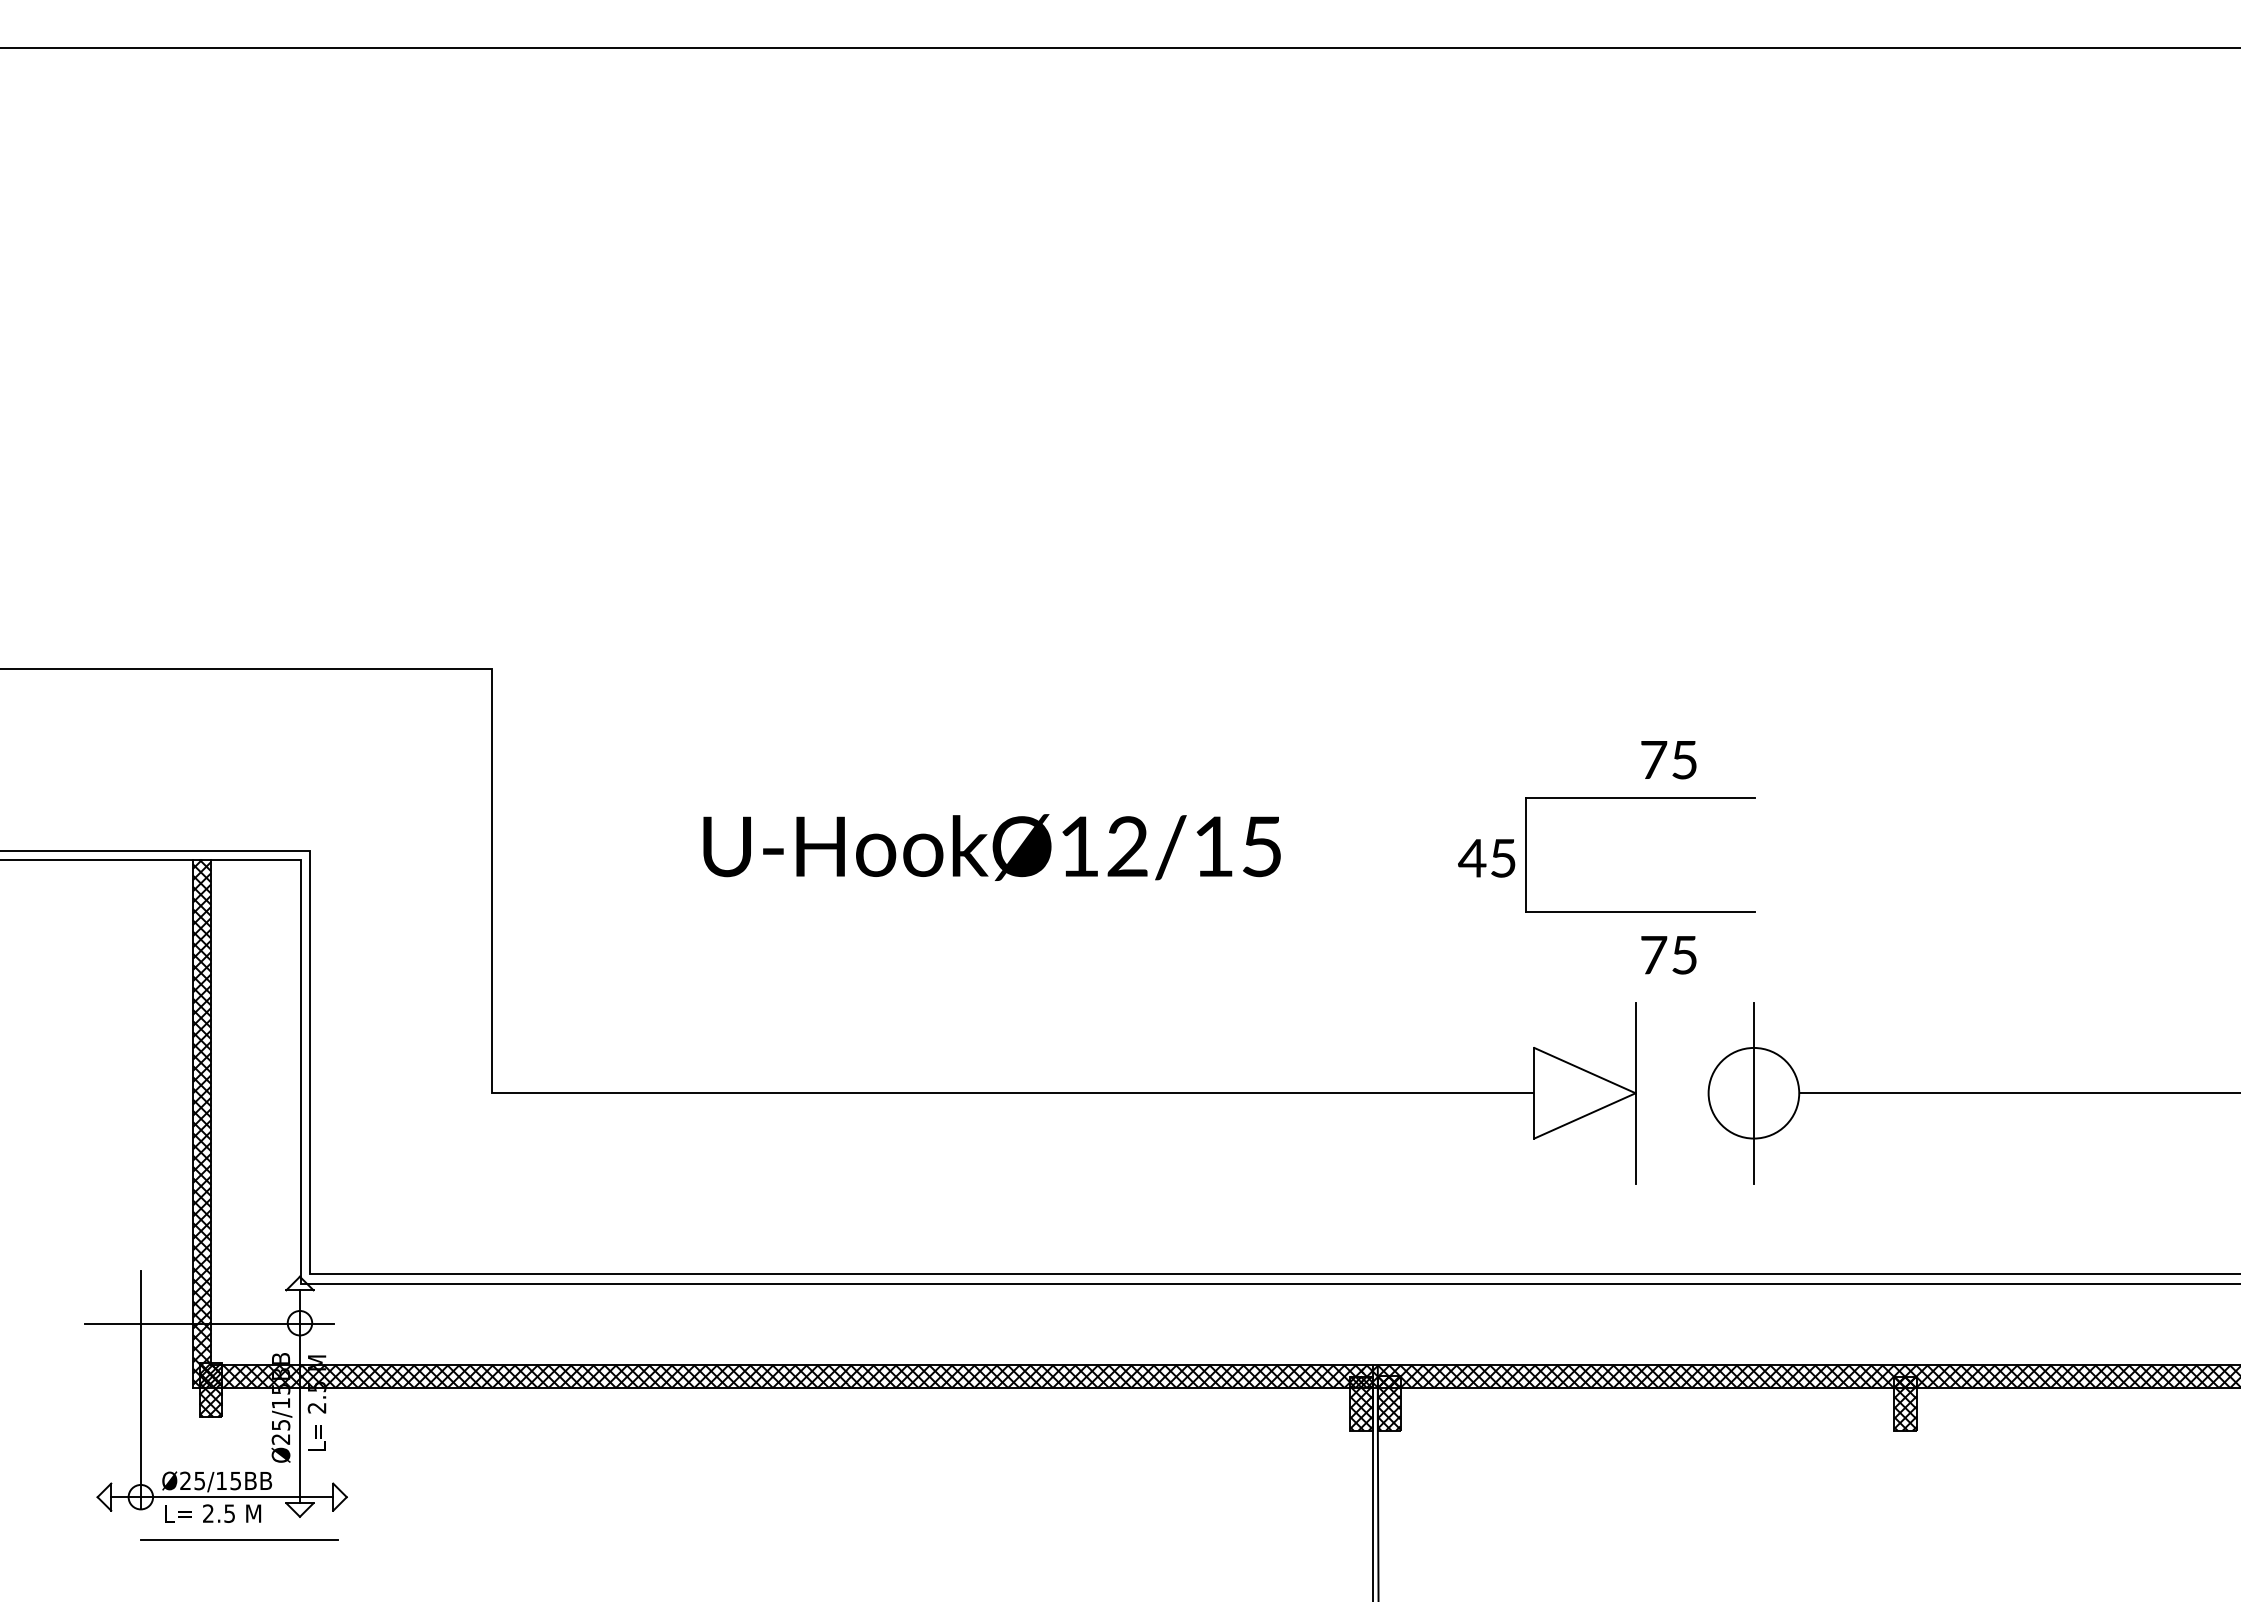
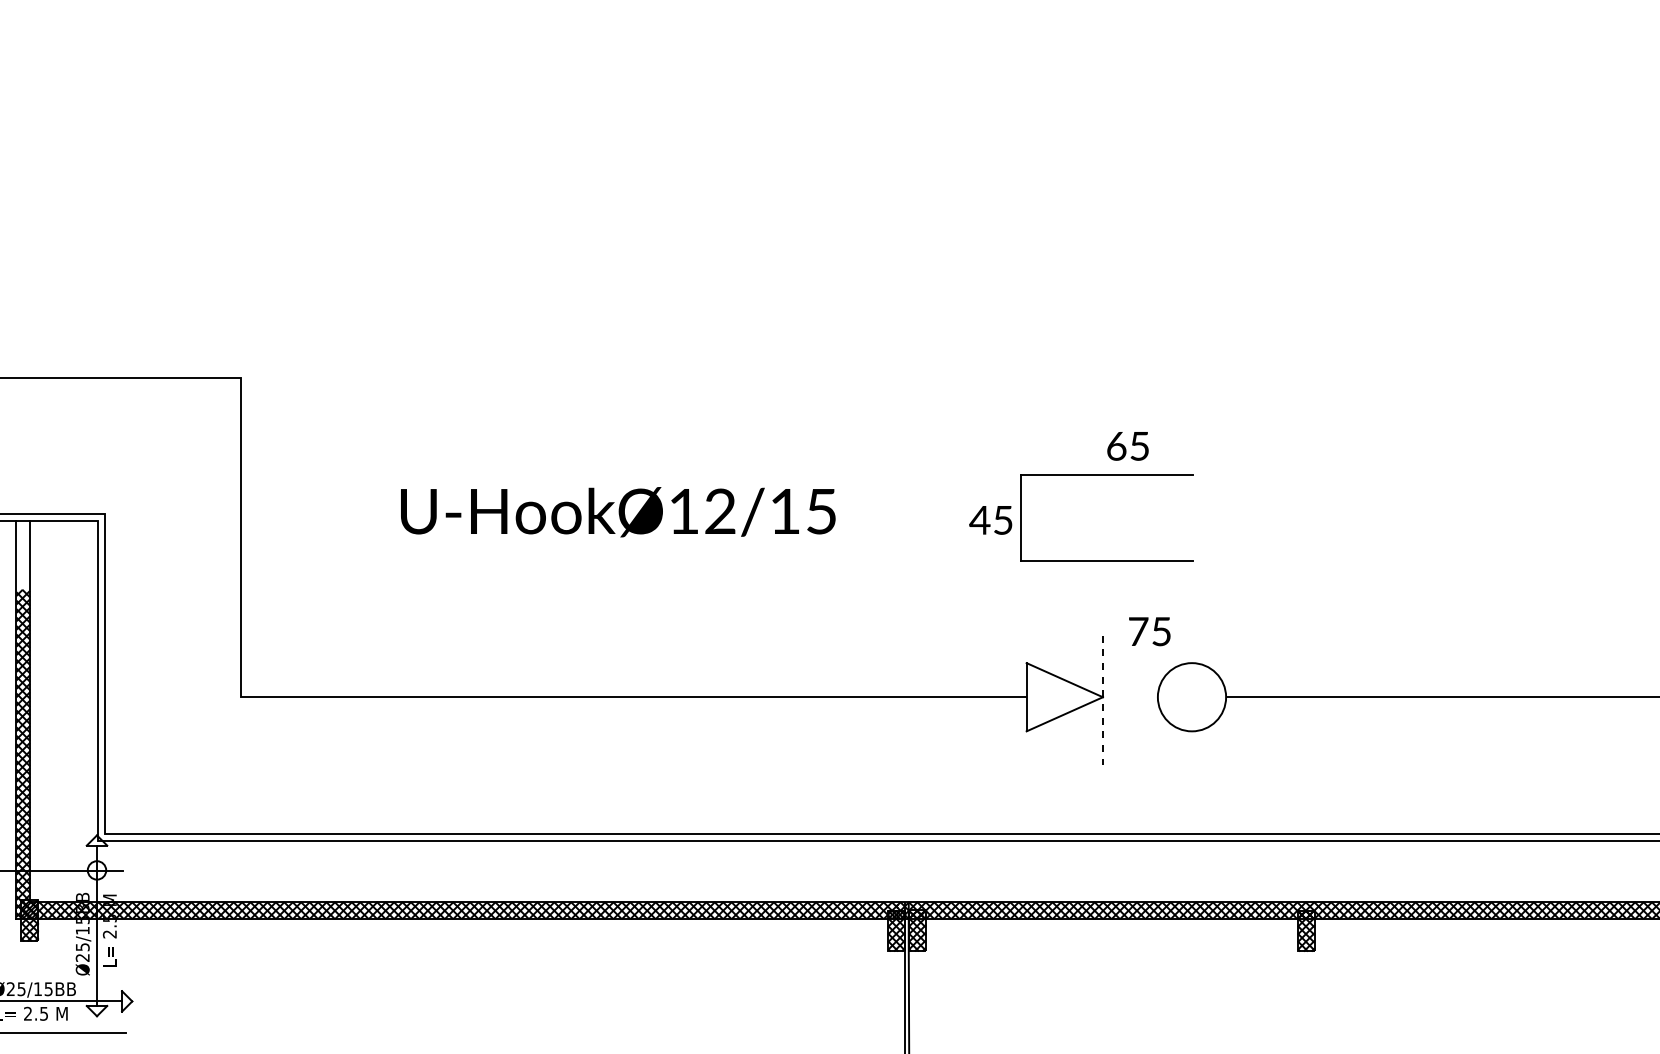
text: (1654, 760) -> (1117, 446), 75 -> 65
hatch: (201, 904) -> (22, 555), removed
text: (1668, 955) -> (1149, 631), moved
line: (1753, 1092) -> (1191, 696), removed
line: (1635, 1093) -> (1102, 697), solid -> dashed

